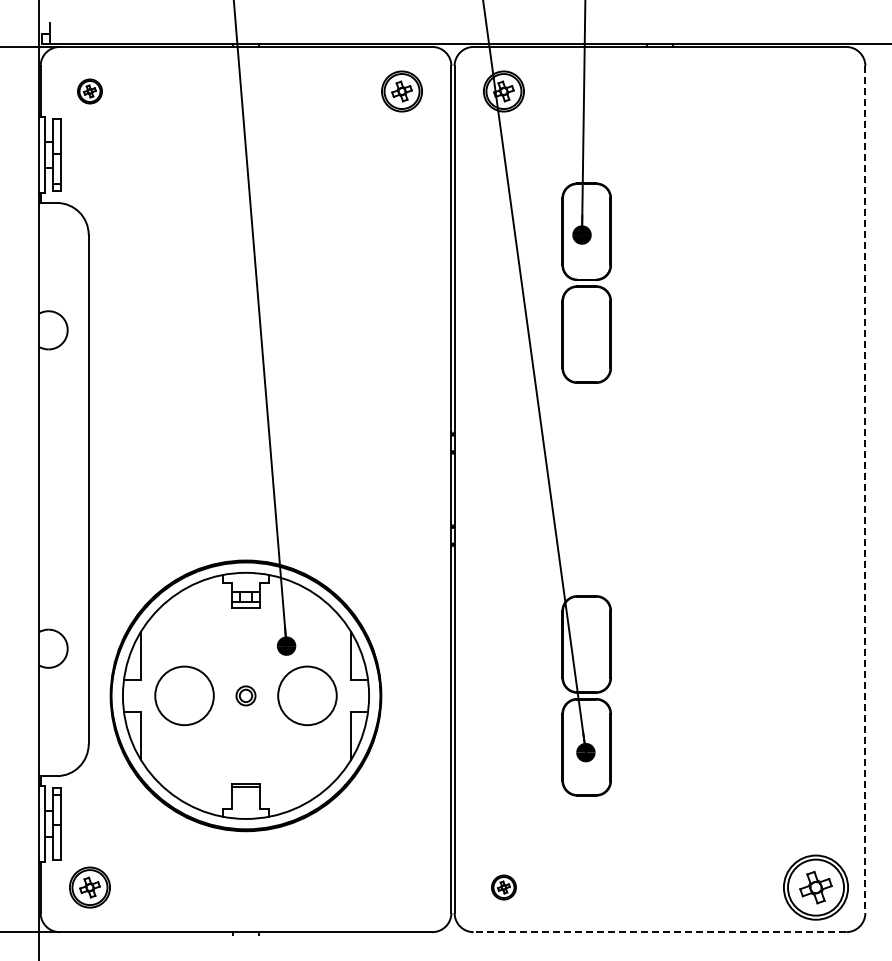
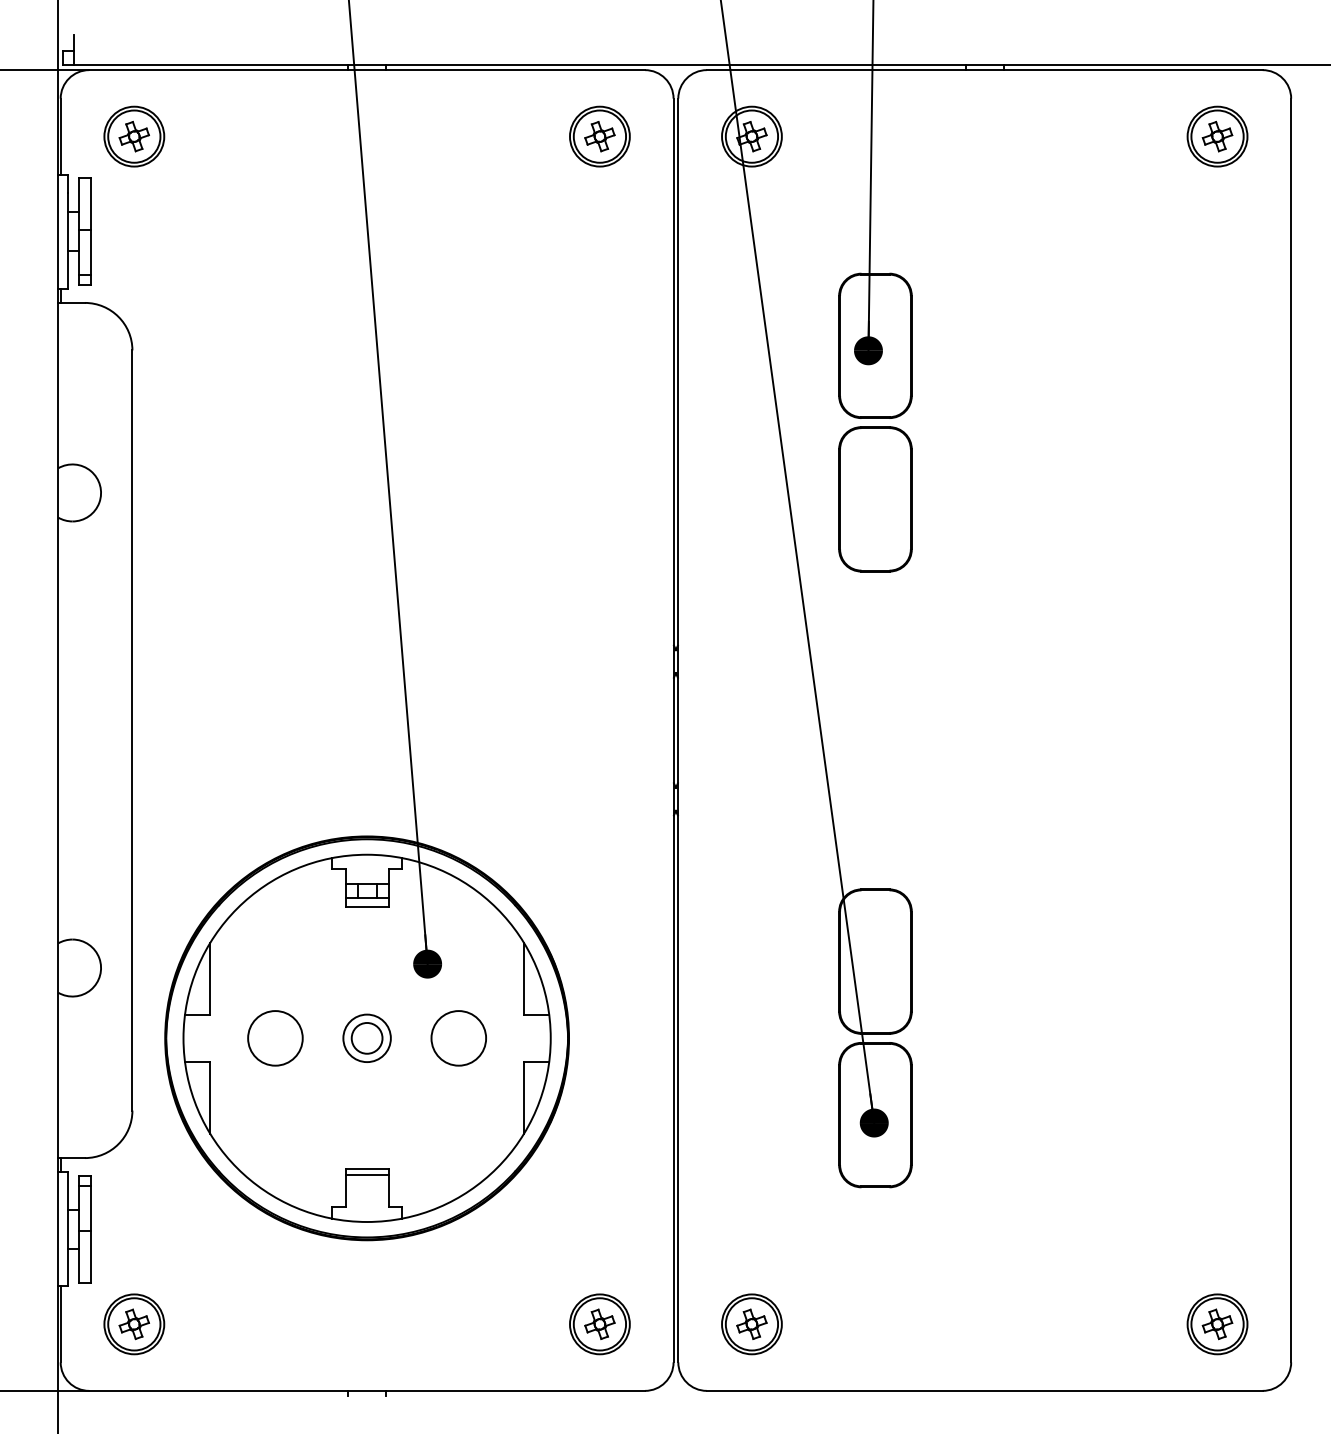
part: (89, 91) -> (133, 136), size x1.67
part: (815, 91) -> (1216, 136), added
line: (865, 489) -> (1291, 730), dashed -> solid
circle: (184, 695) -> (275, 1037), size x0.62
part: (245, 695) -> (366, 1037), size x1.67
circle: (307, 695) -> (458, 1037), size x0.62
part: (401, 887) -> (599, 1324), added
part: (503, 887) -> (751, 1324), size x1.67
part: (815, 887) -> (1216, 1324), size x0.62
line: (659, 932) -> (984, 1391), dashed -> solid

